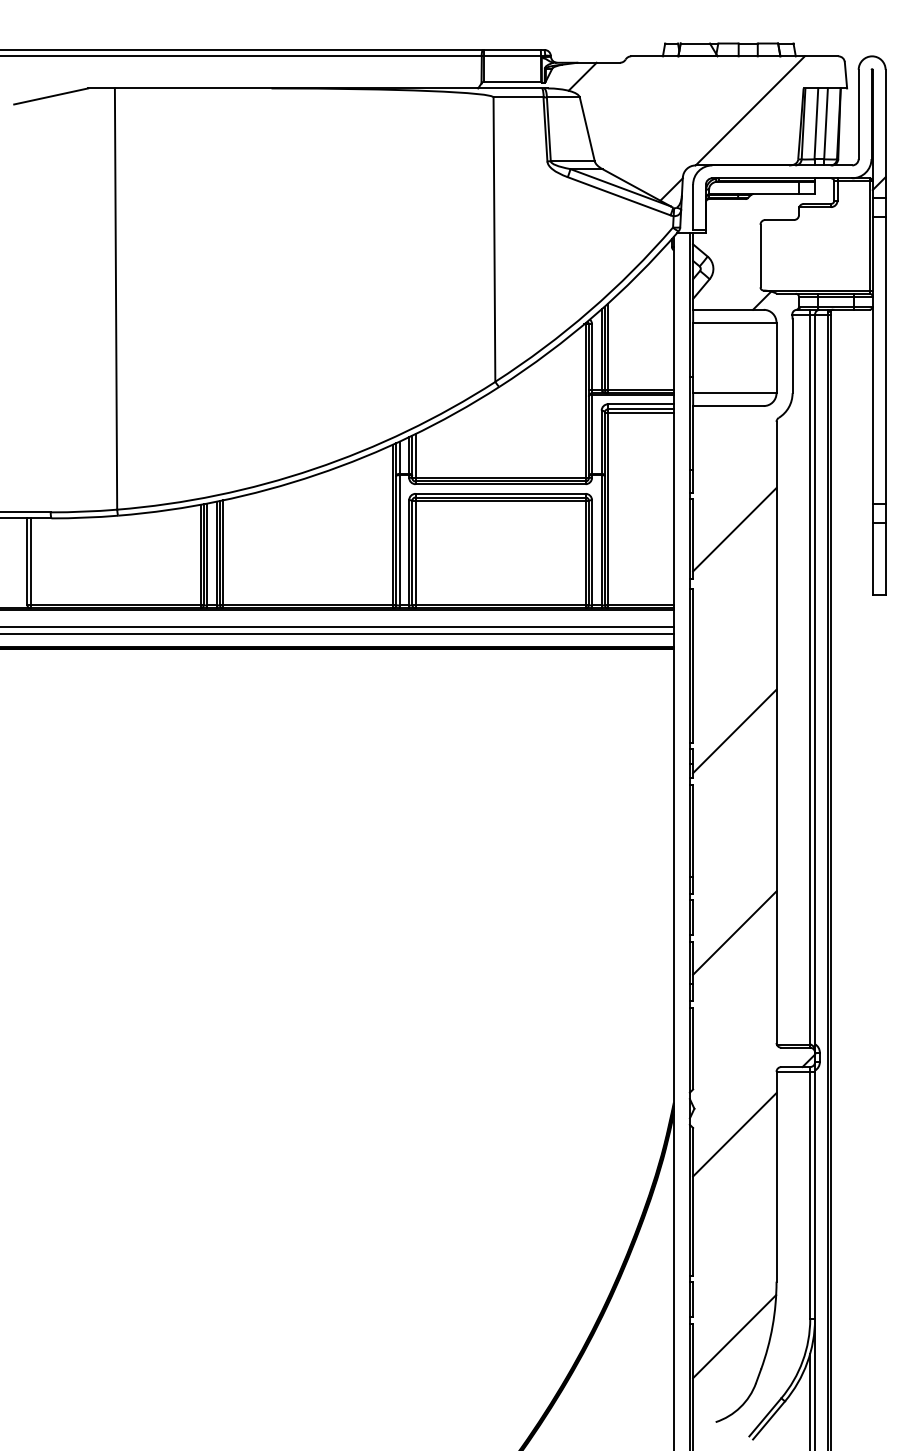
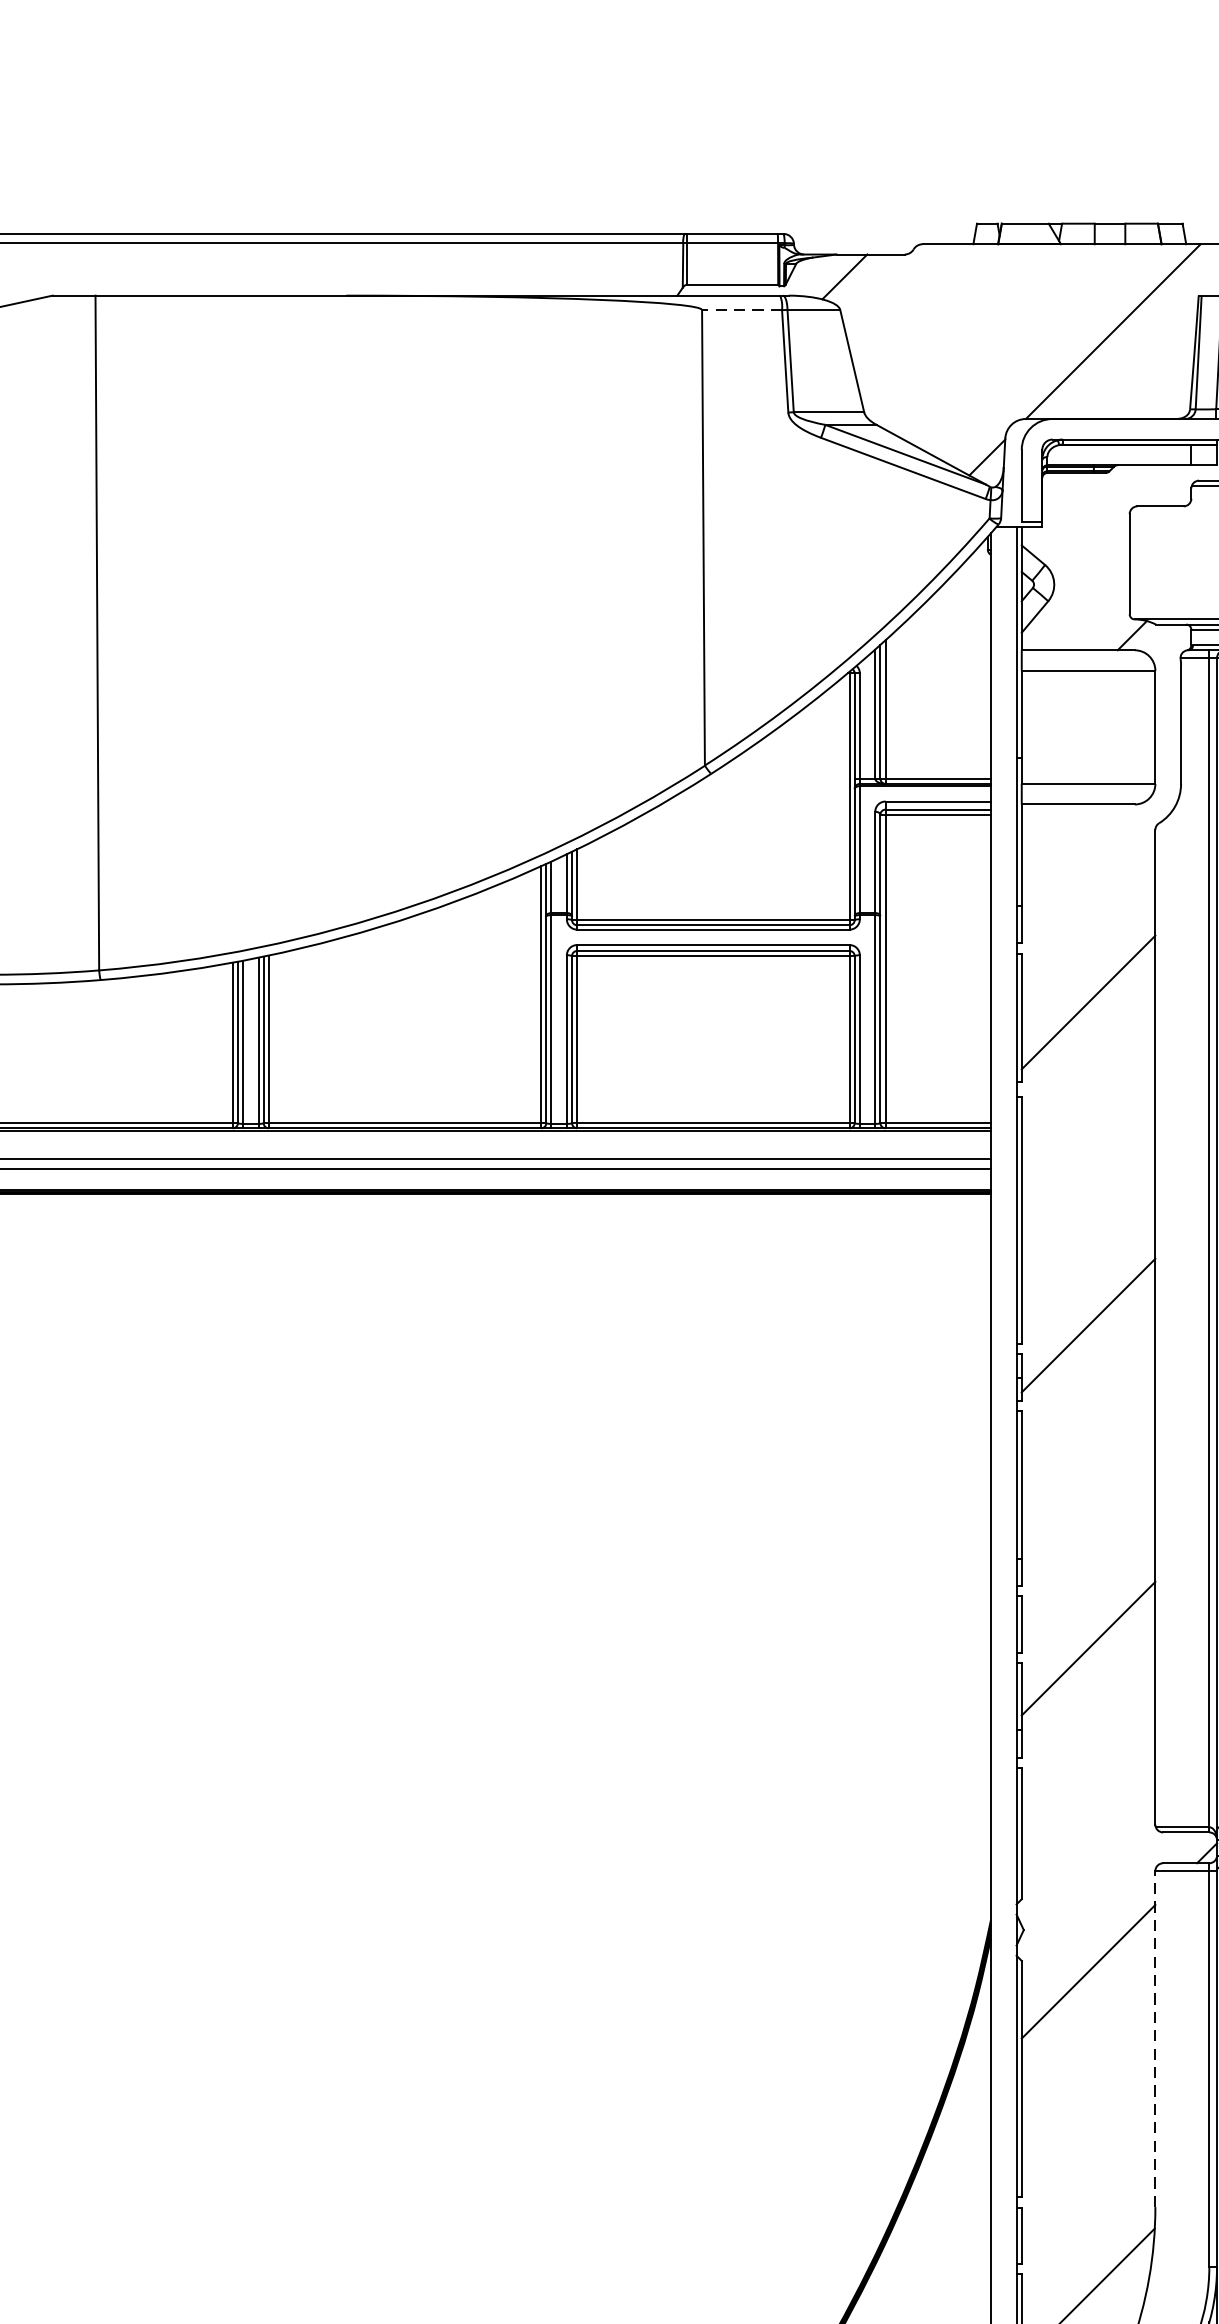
line: (518, 97) -> (742, 310), solid -> dashed
line: (776, 1176) -> (1155, 2038), solid -> dashed

